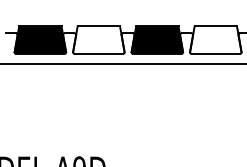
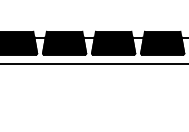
fill: (98, 39) -> (64, 42), added
fill: (215, 39) -> (162, 42), added

